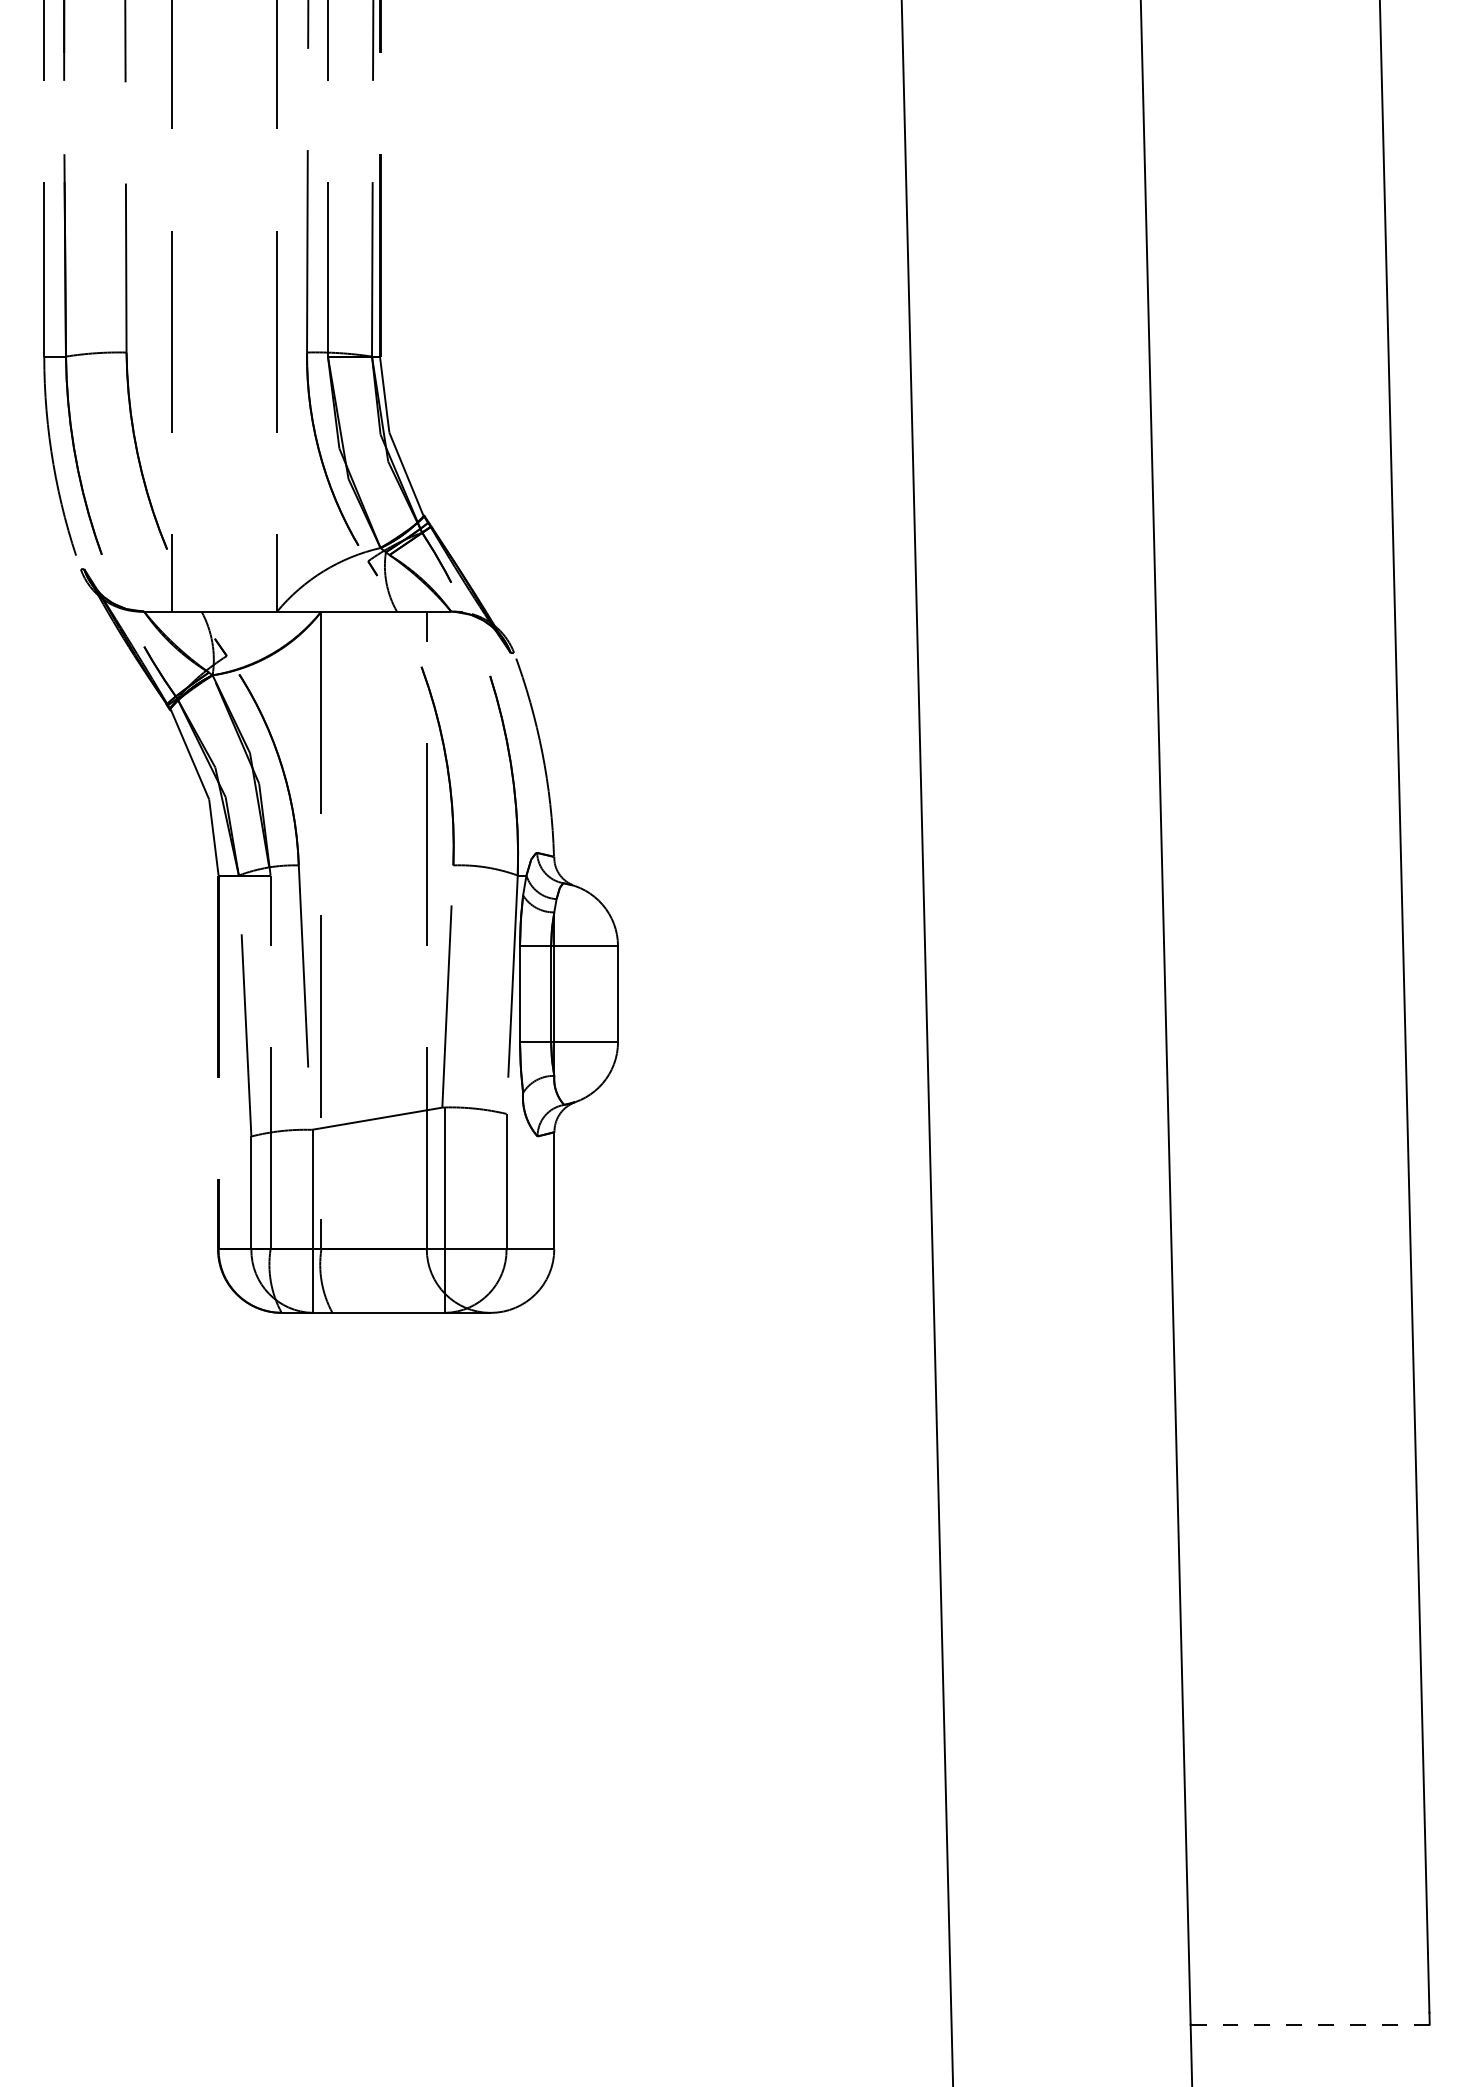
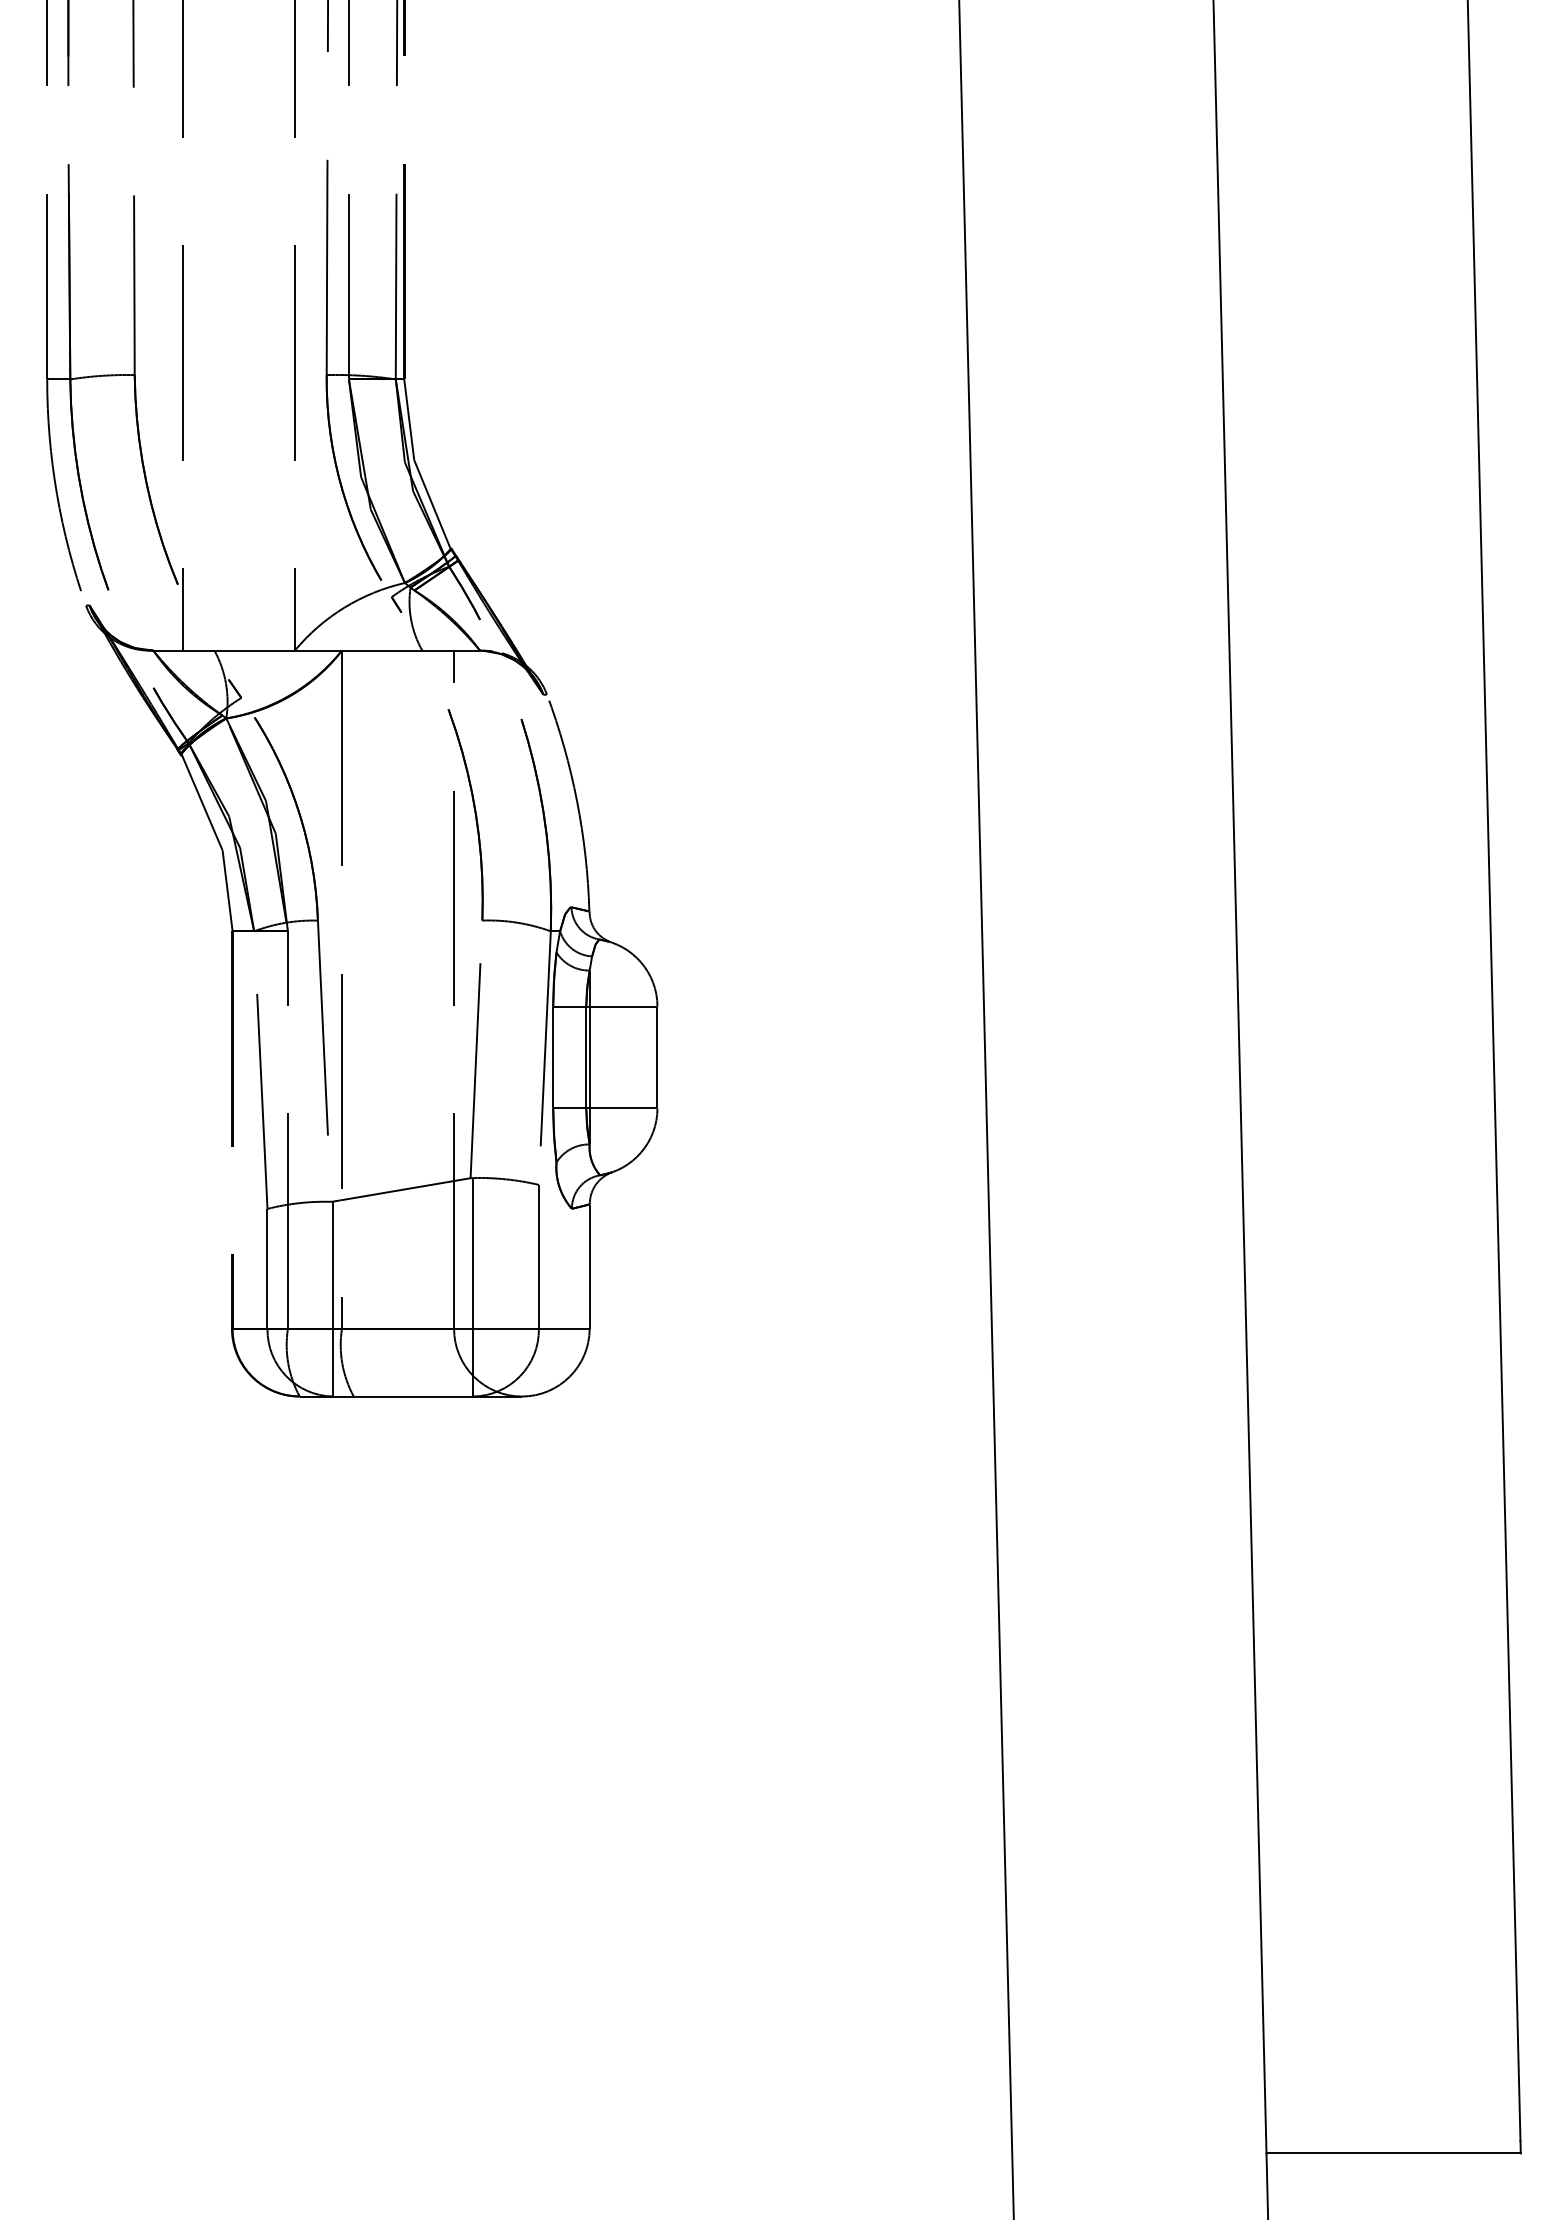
line: (1310, 2024) -> (1393, 2153), dashed -> solid

